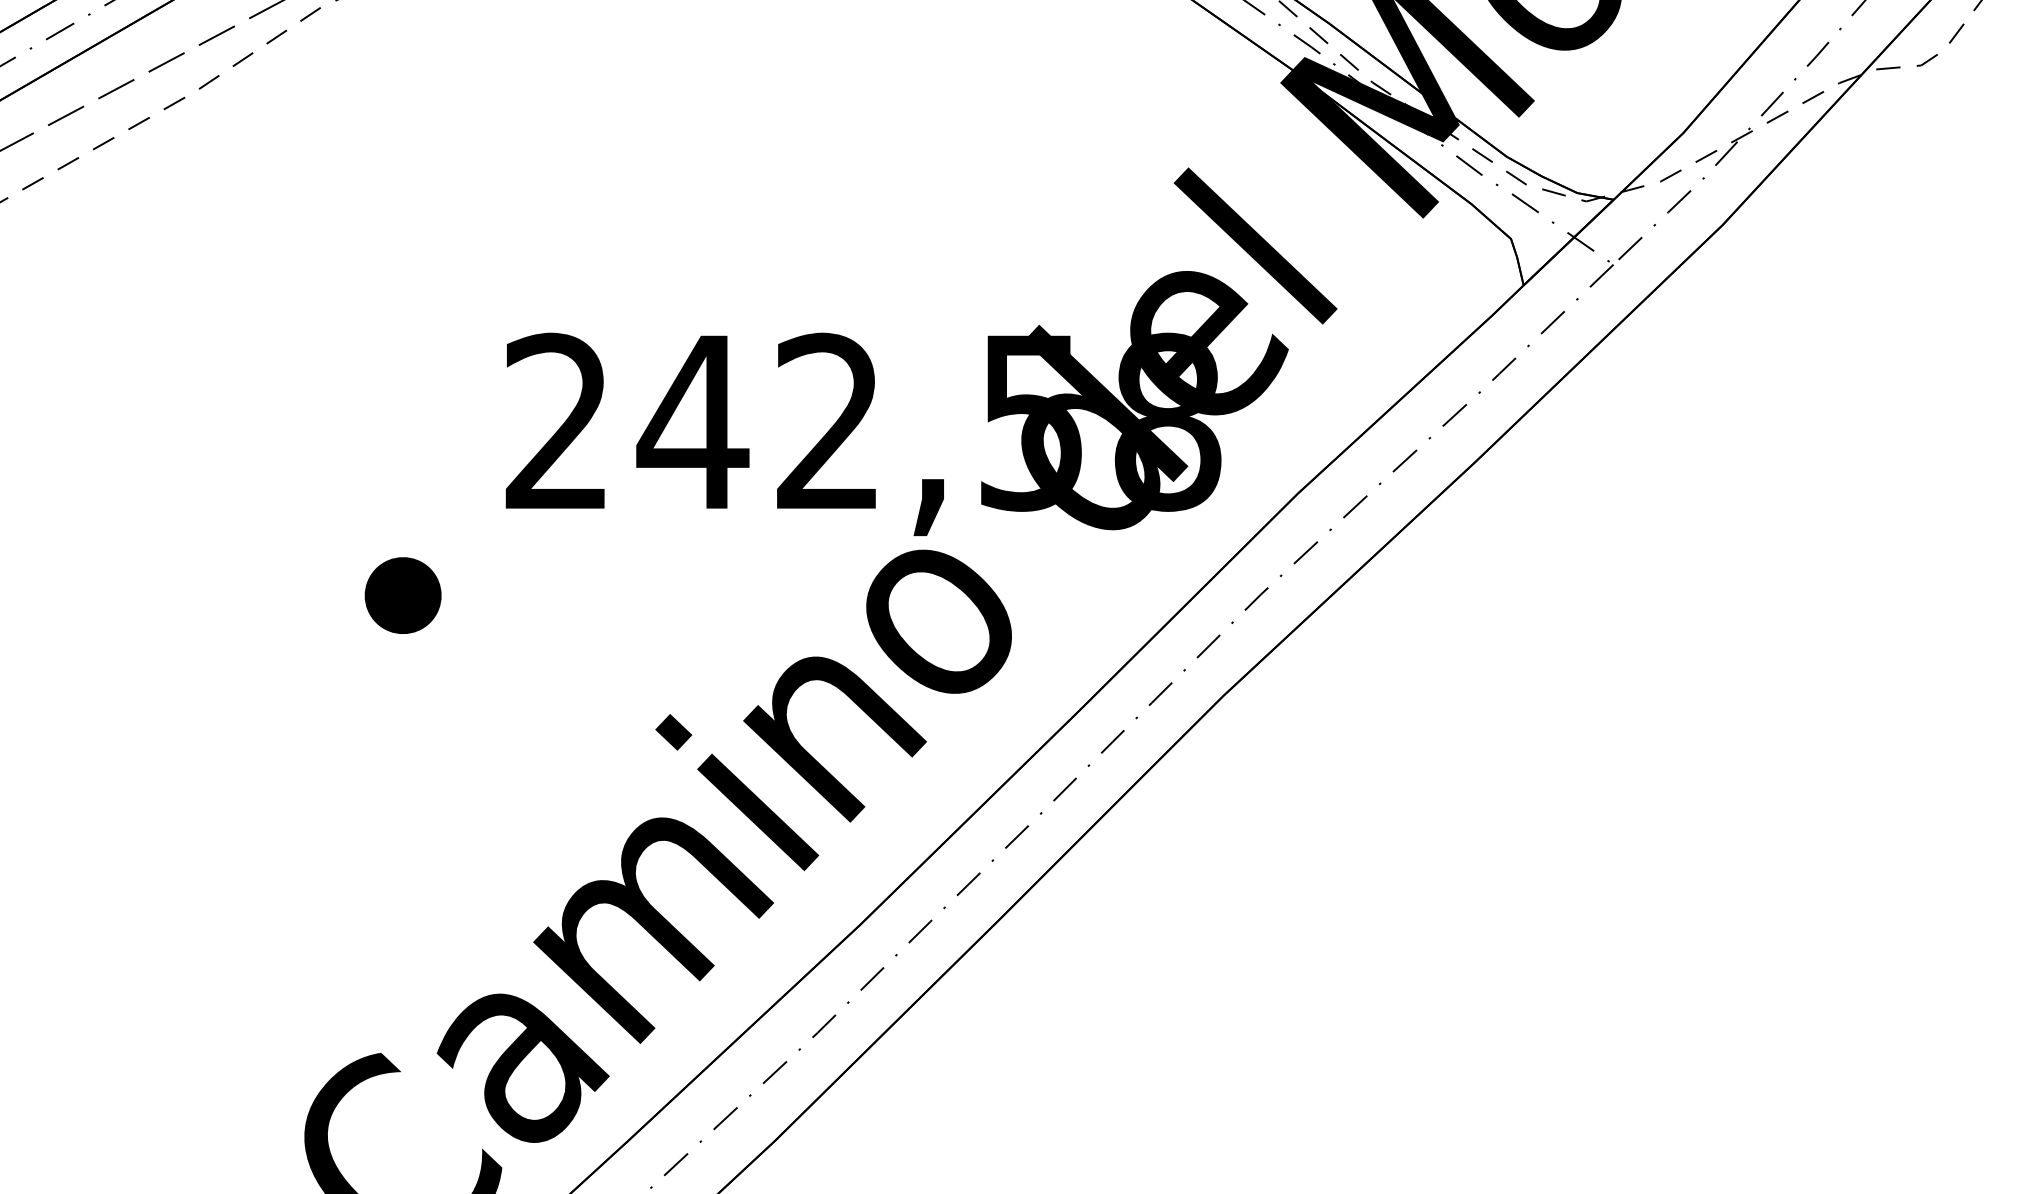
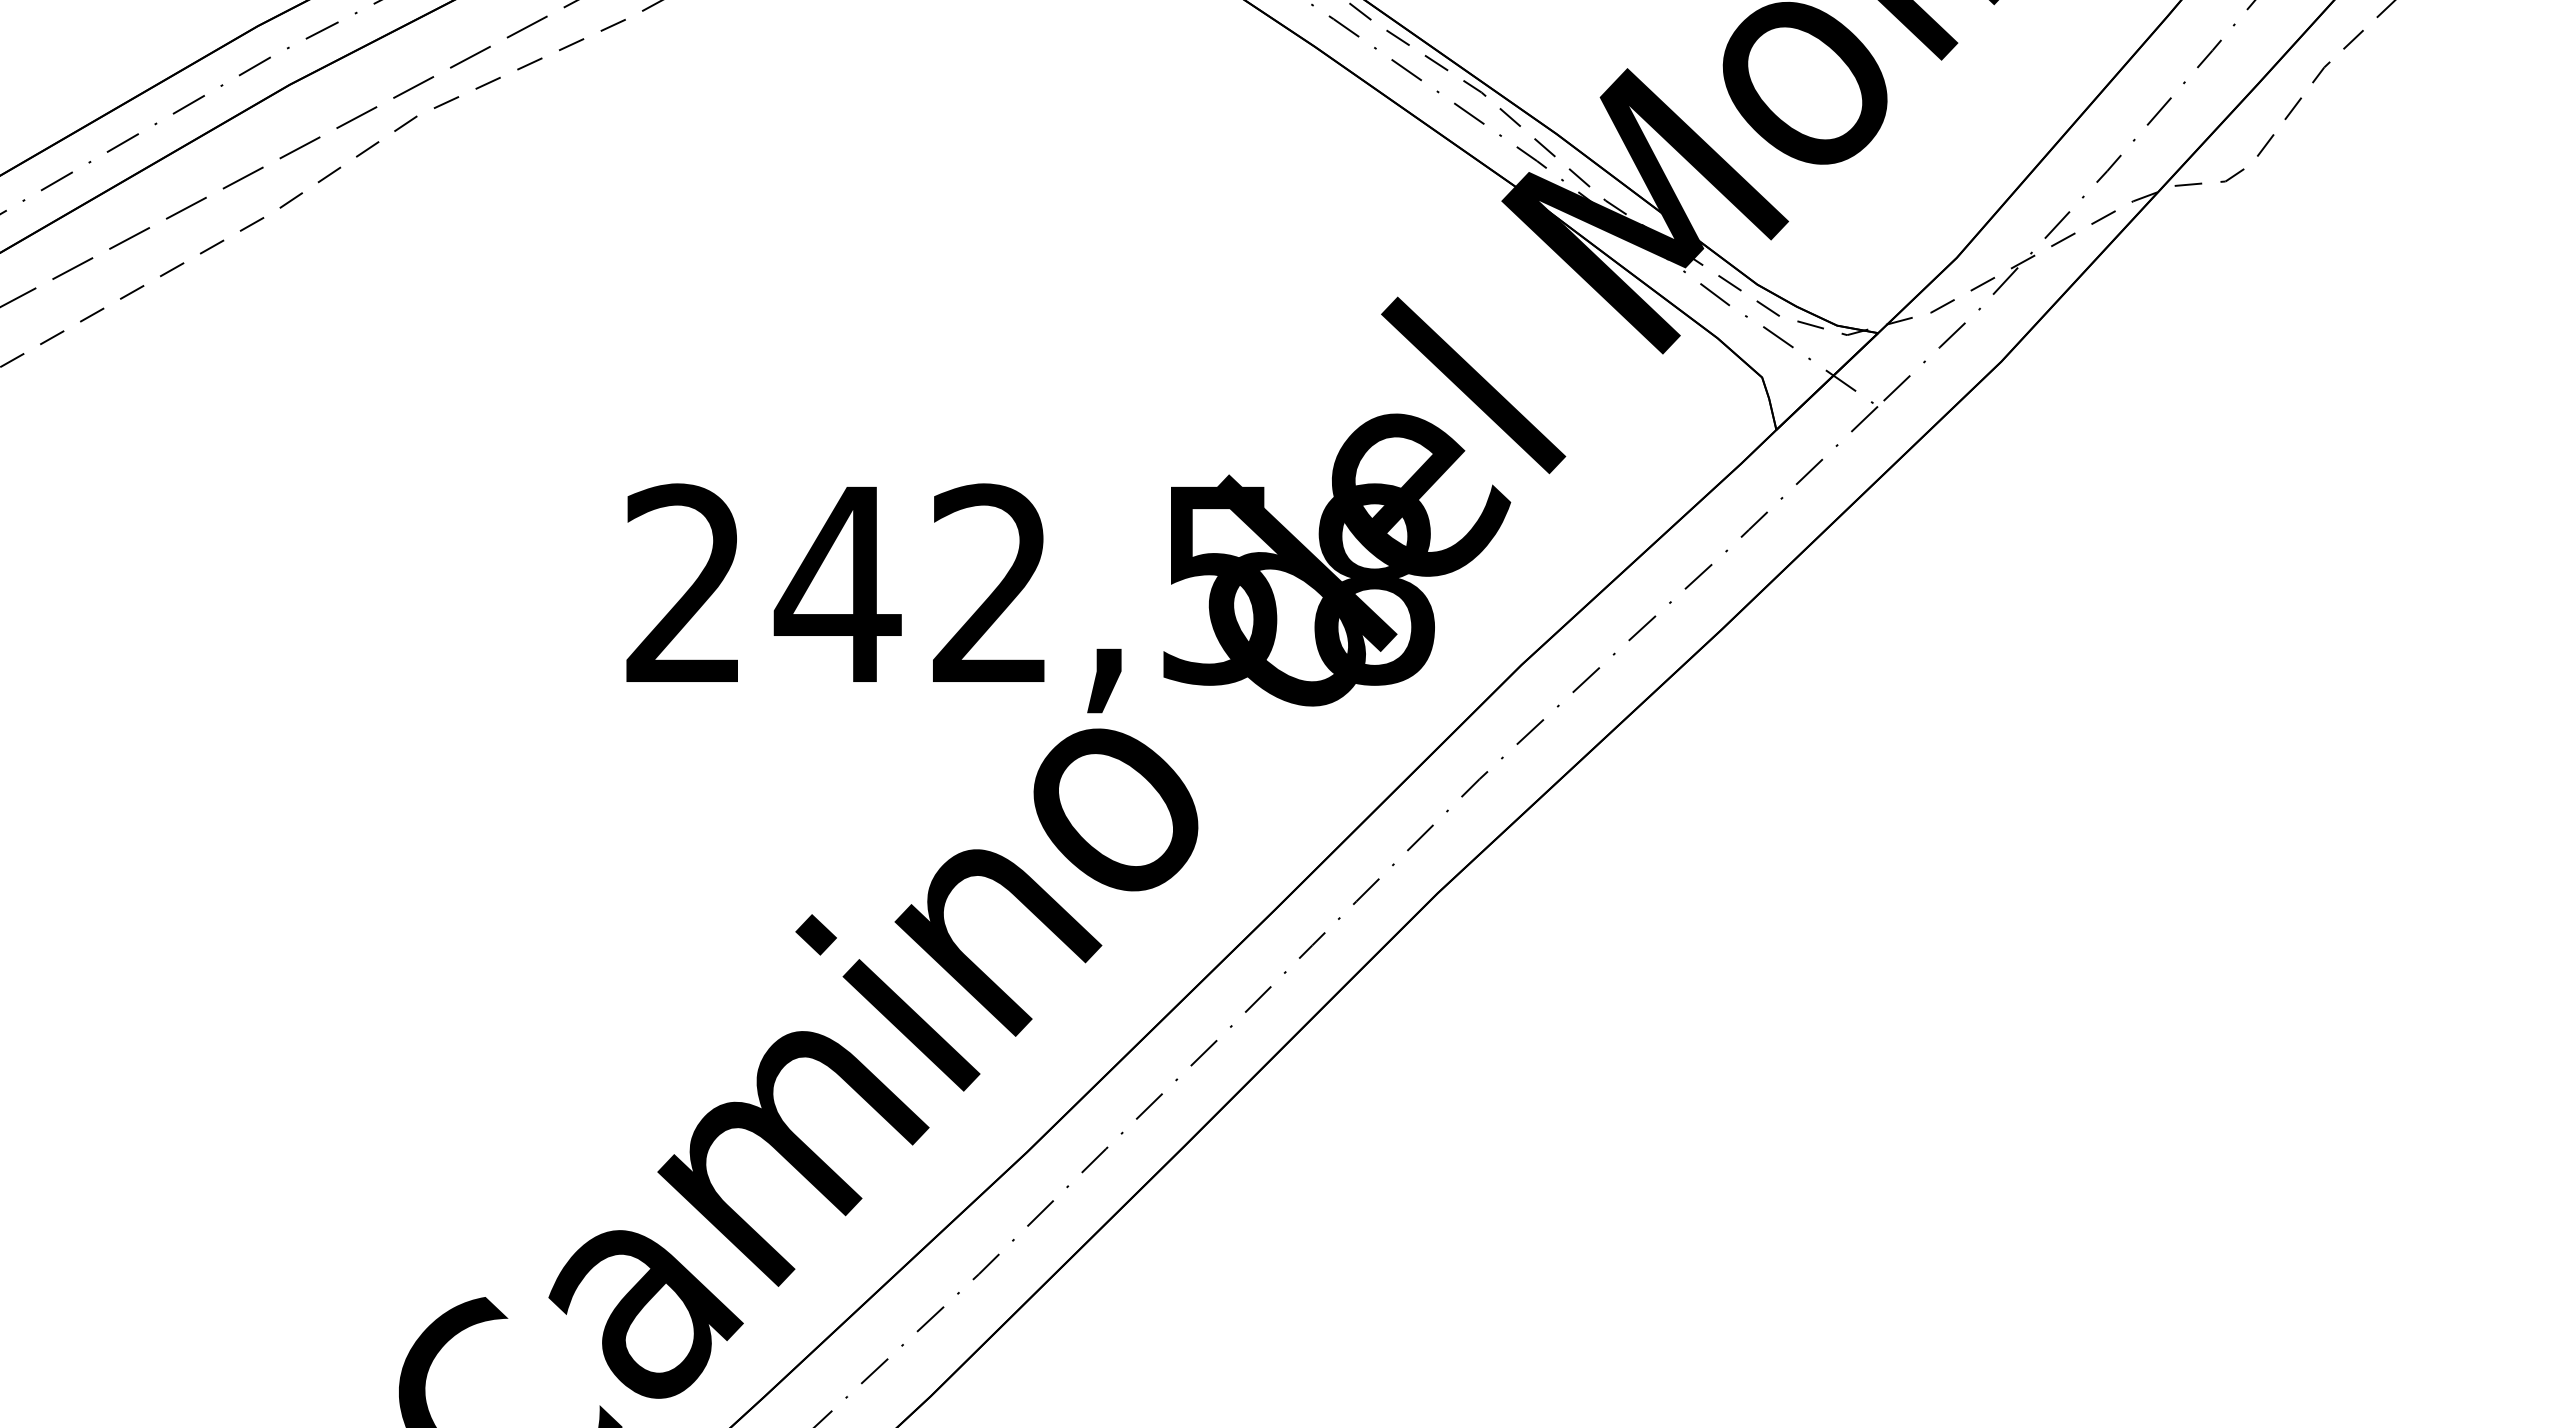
part: (403, 595) -> (510, 780), removed

